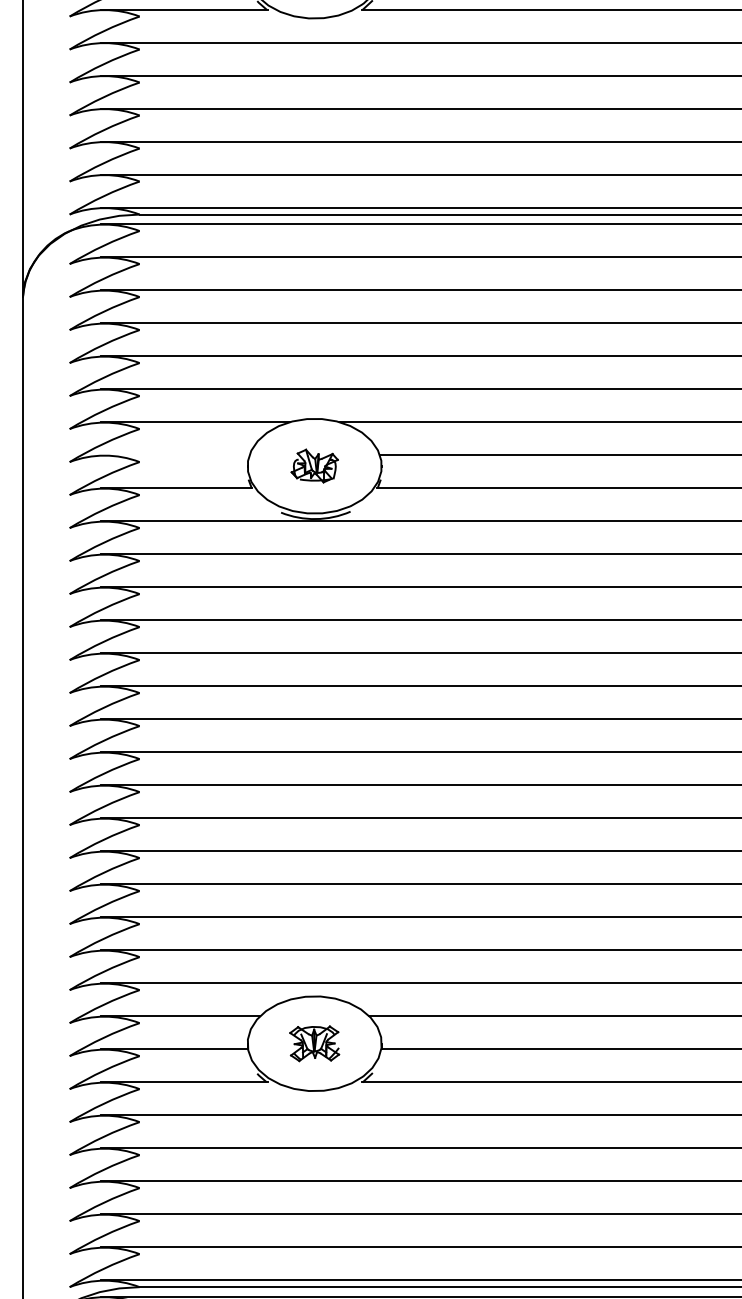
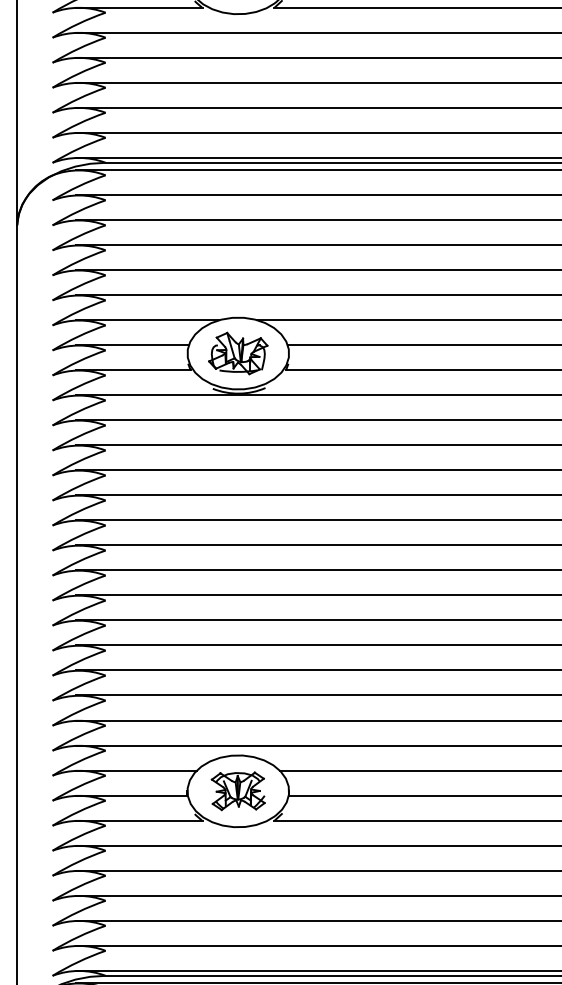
line: (174, 455) -> (132, 345), added
part: (314, 465) -> (238, 353), size x1.67
part: (314, 1043) -> (238, 791), size x1.43

